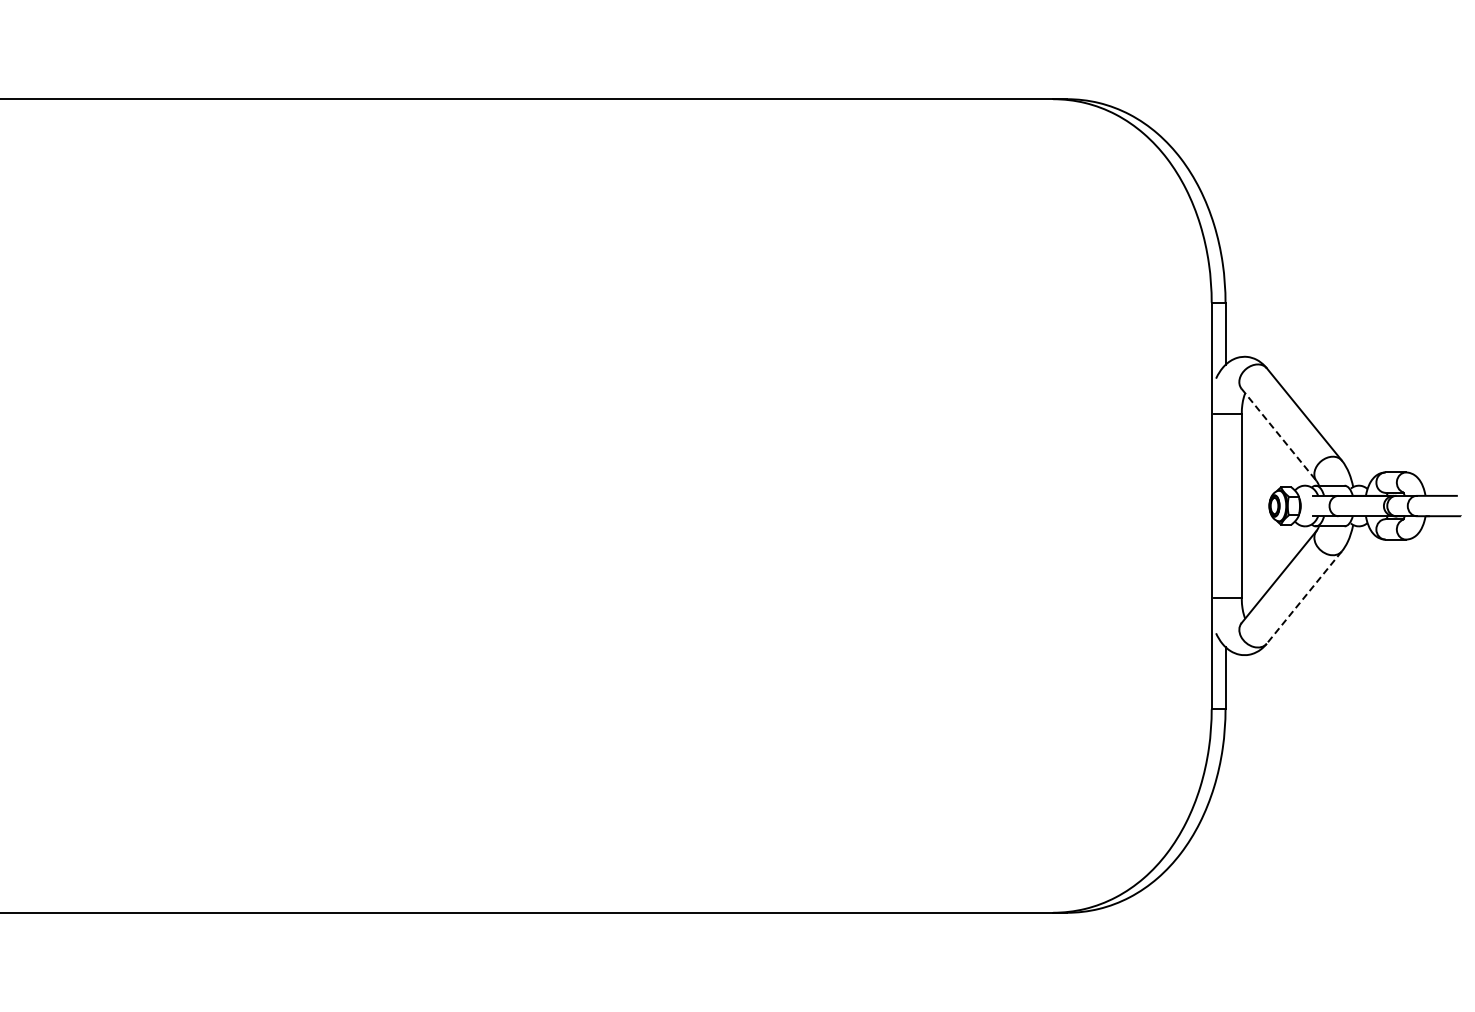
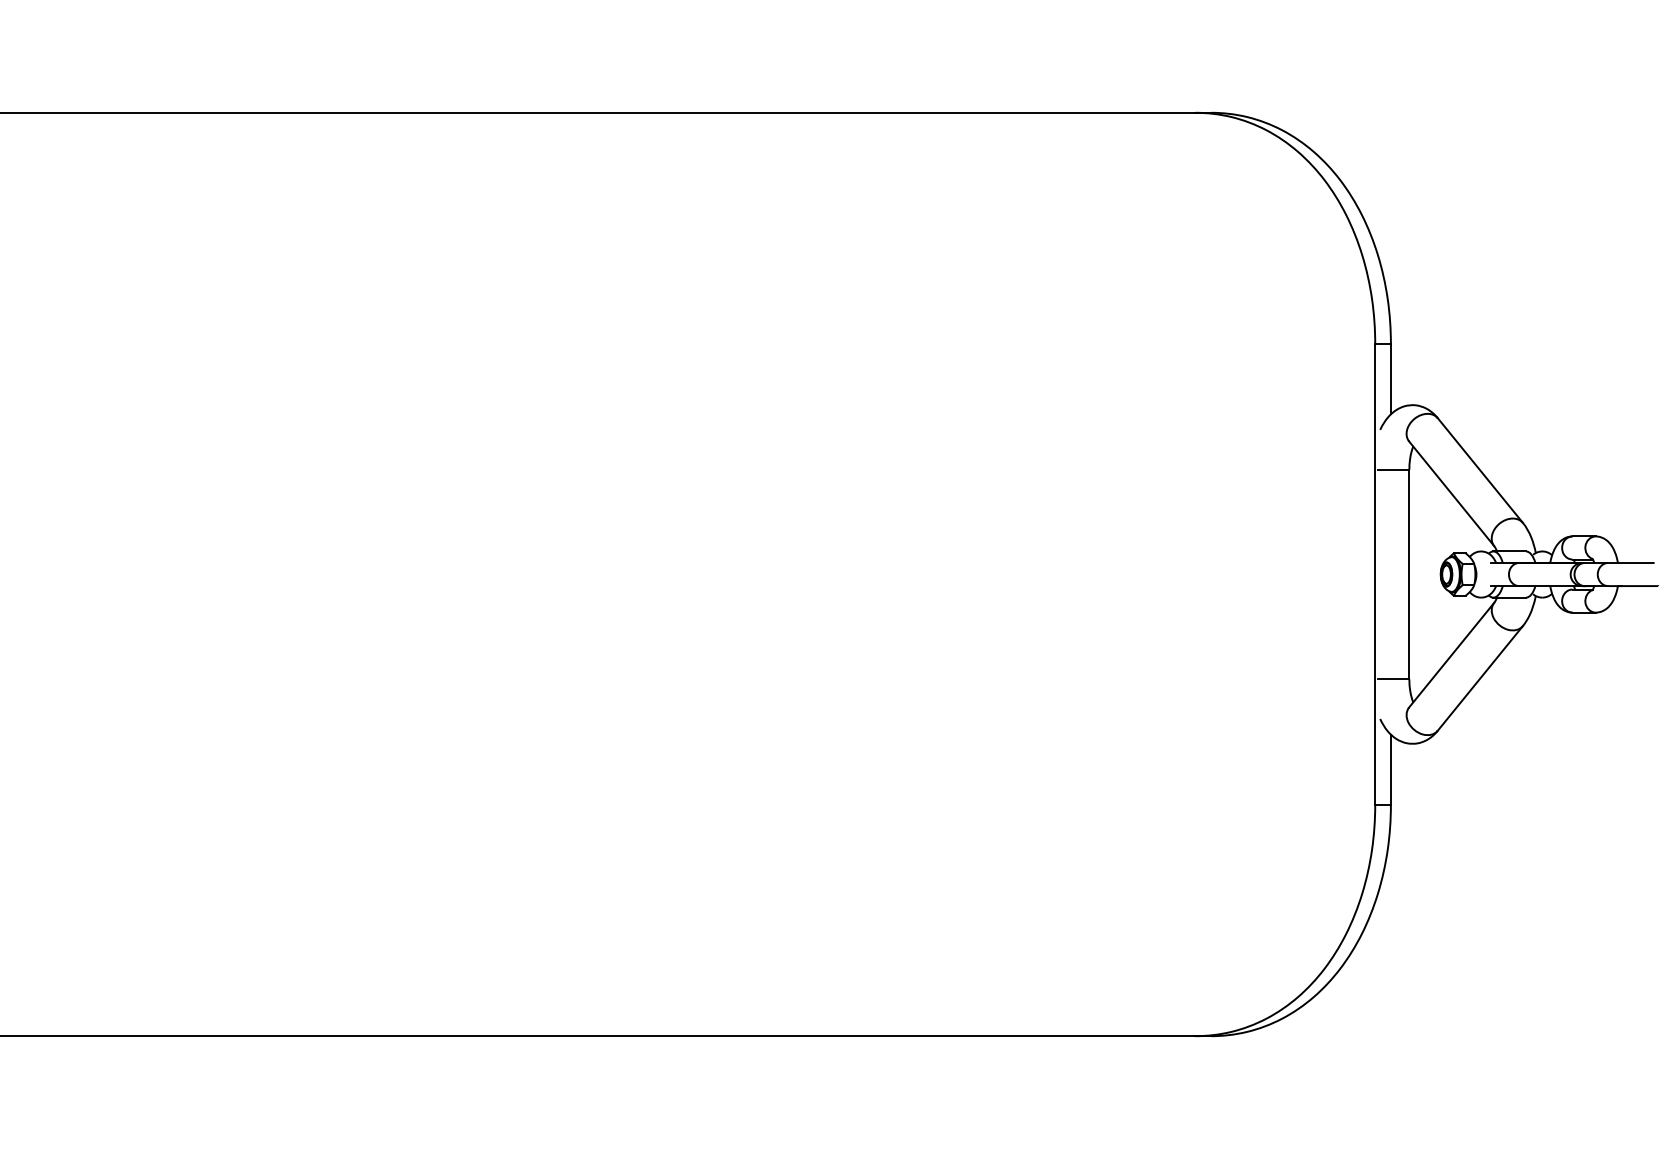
line: (1279, 435) -> (1452, 494), dashed -> solid
line: (1303, 597) -> (1479, 678), dashed -> solid

